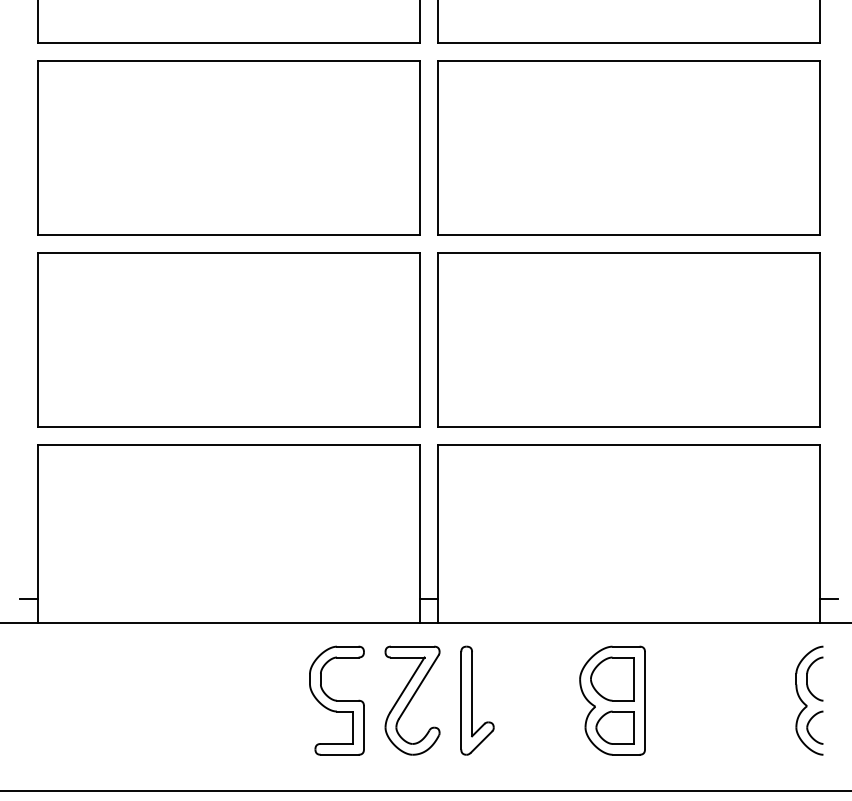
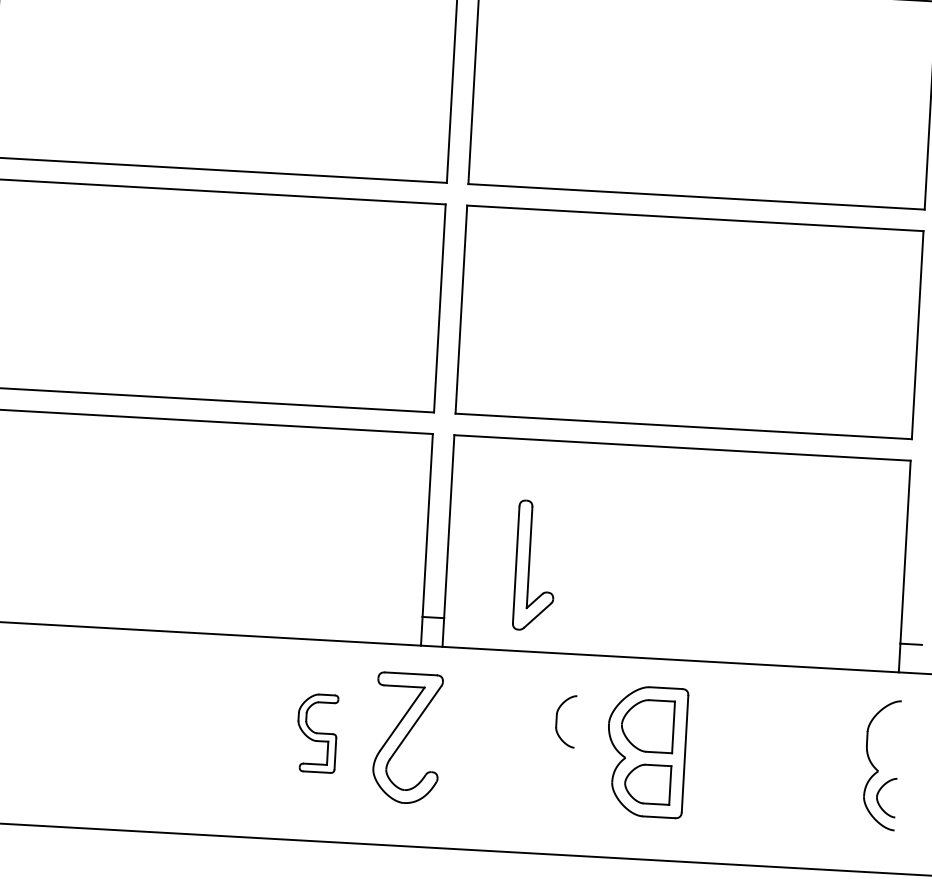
part: (807, 678) -> (556, 720), moved
part: (336, 700) -> (316, 733), size x0.6
part: (477, 700) -> (535, 565), moved

